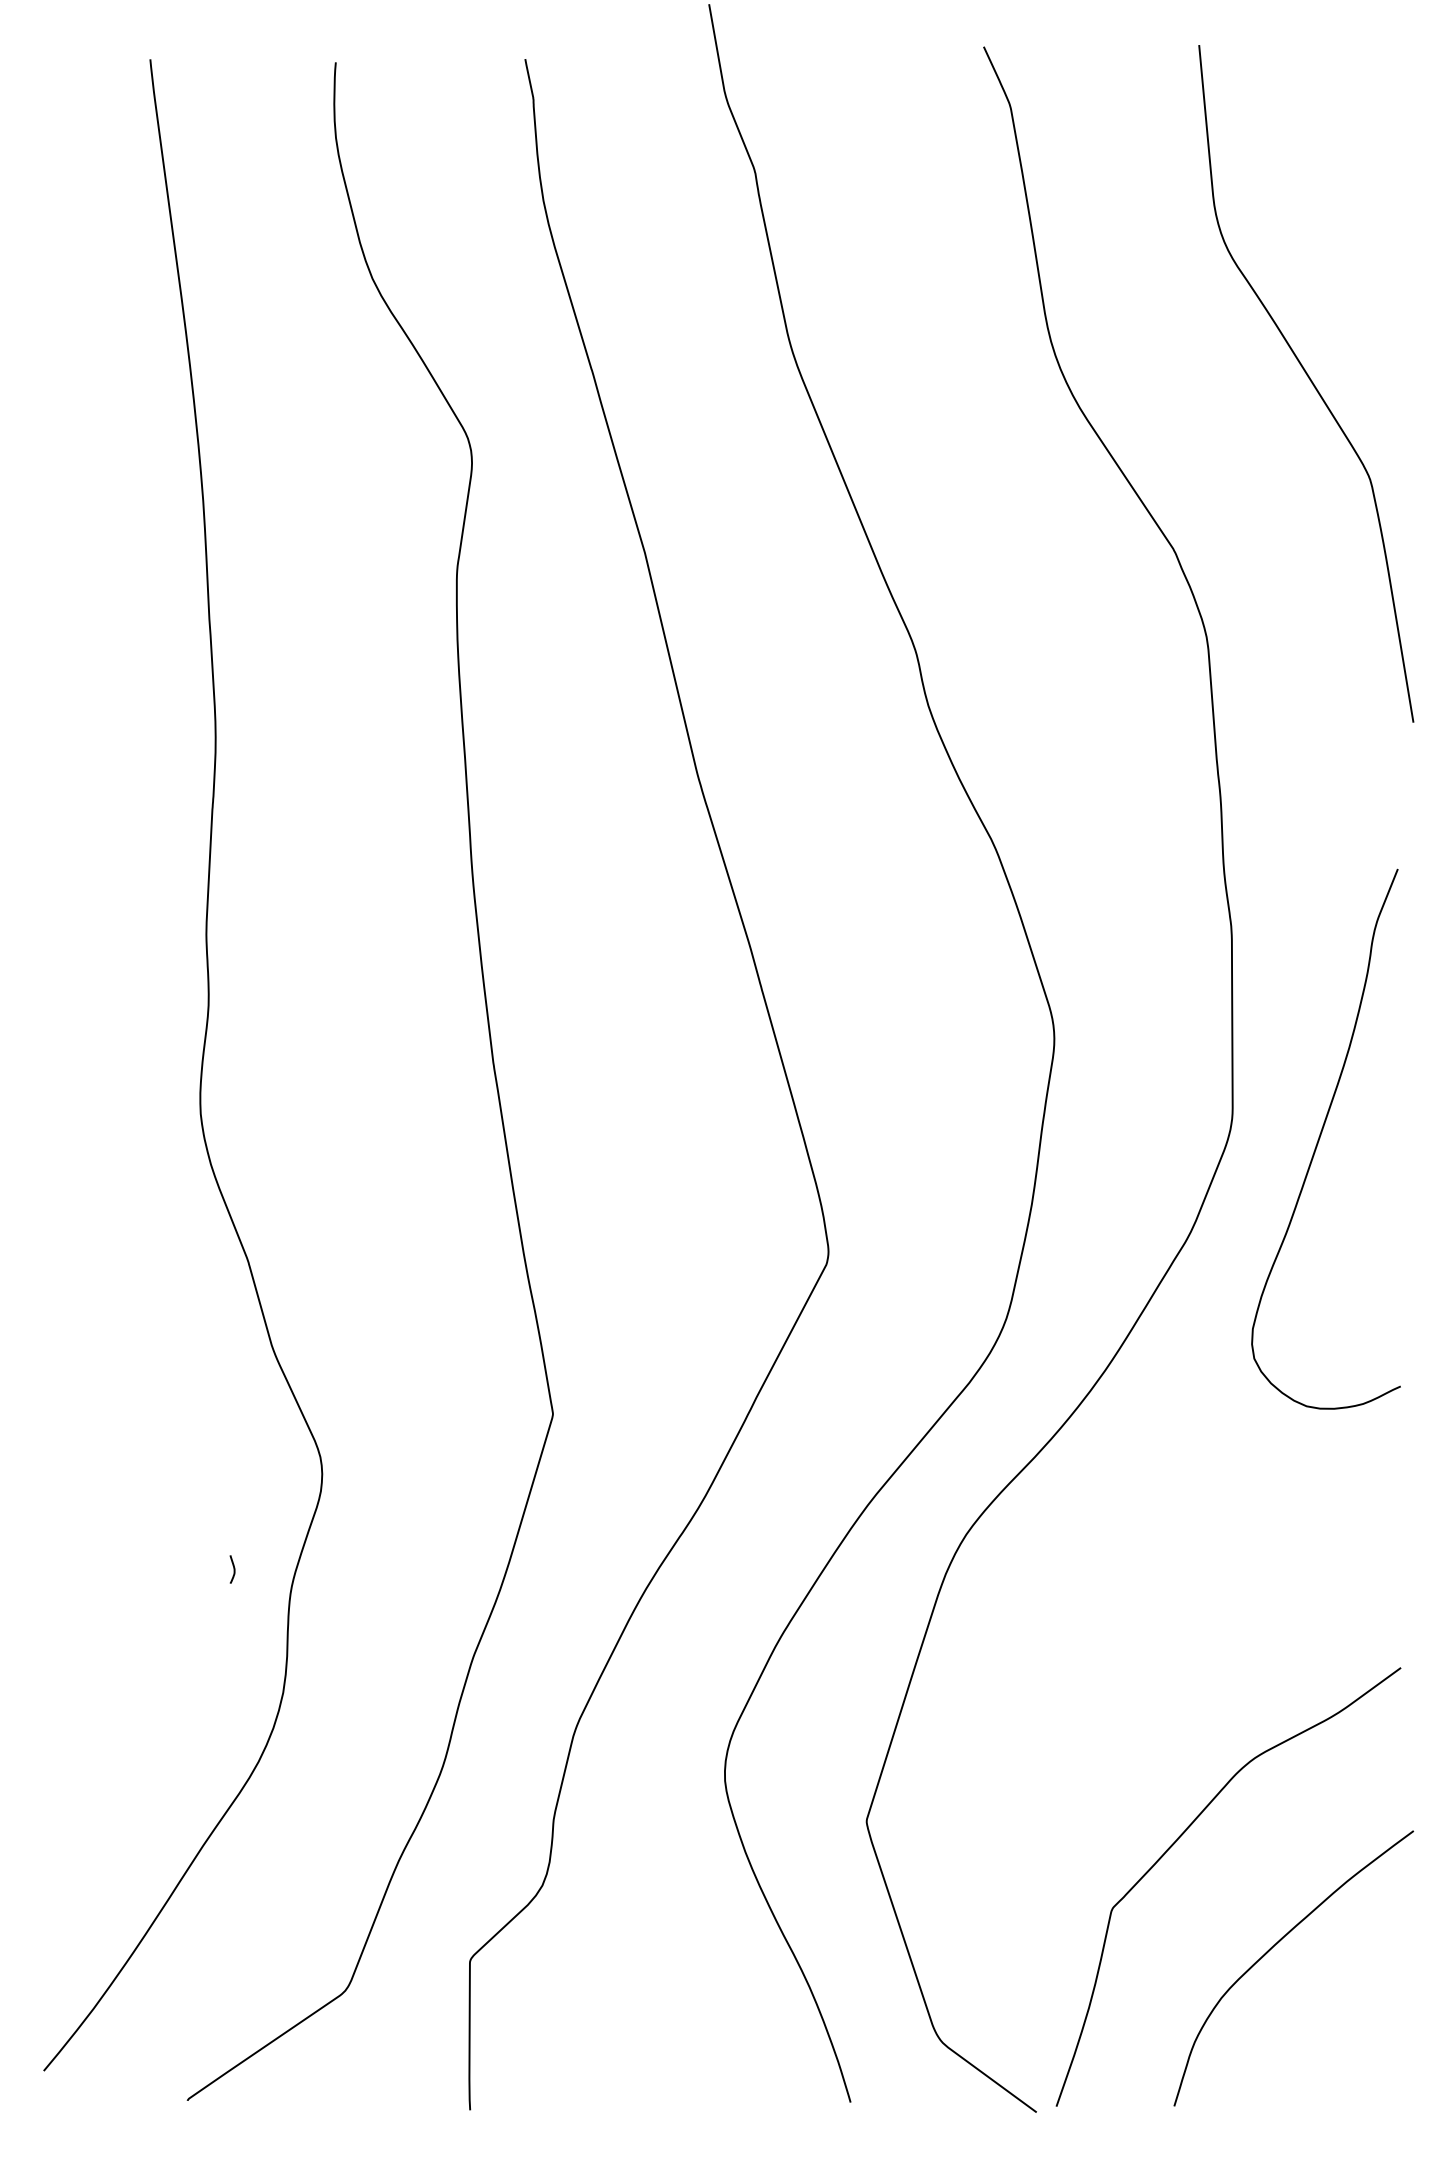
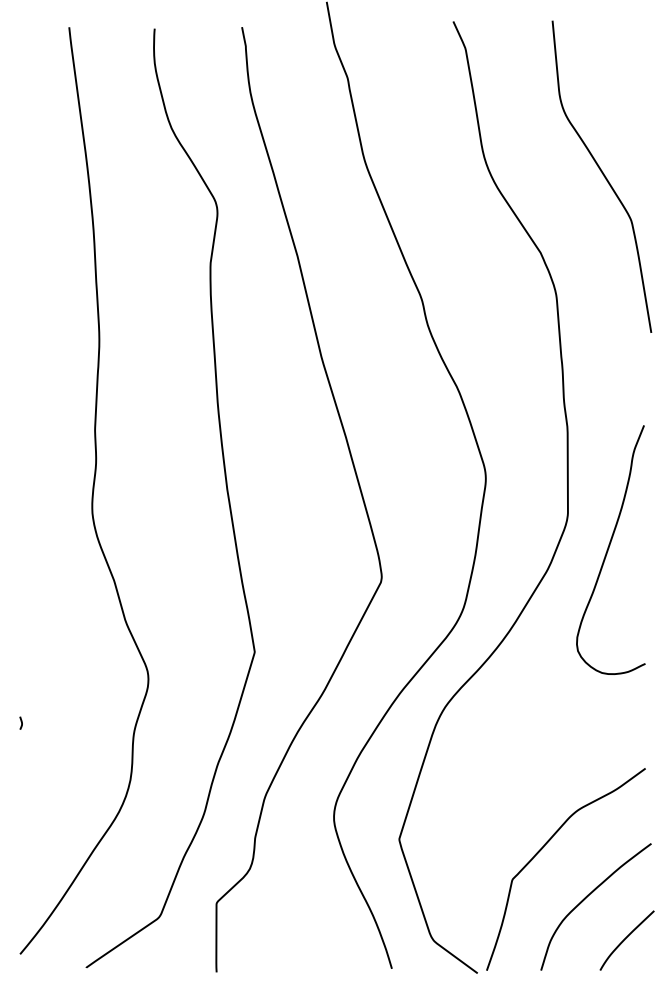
curve: (1322, 1136) -> (609, 548), moved
curve: (231, 1565) -> (20, 721), moved
curve: (1357, 2038) -> (625, 939), added

